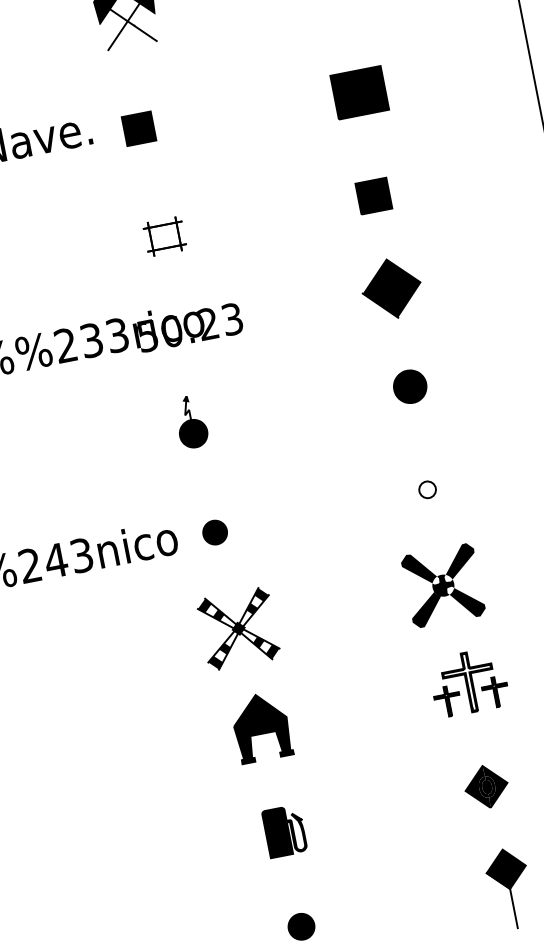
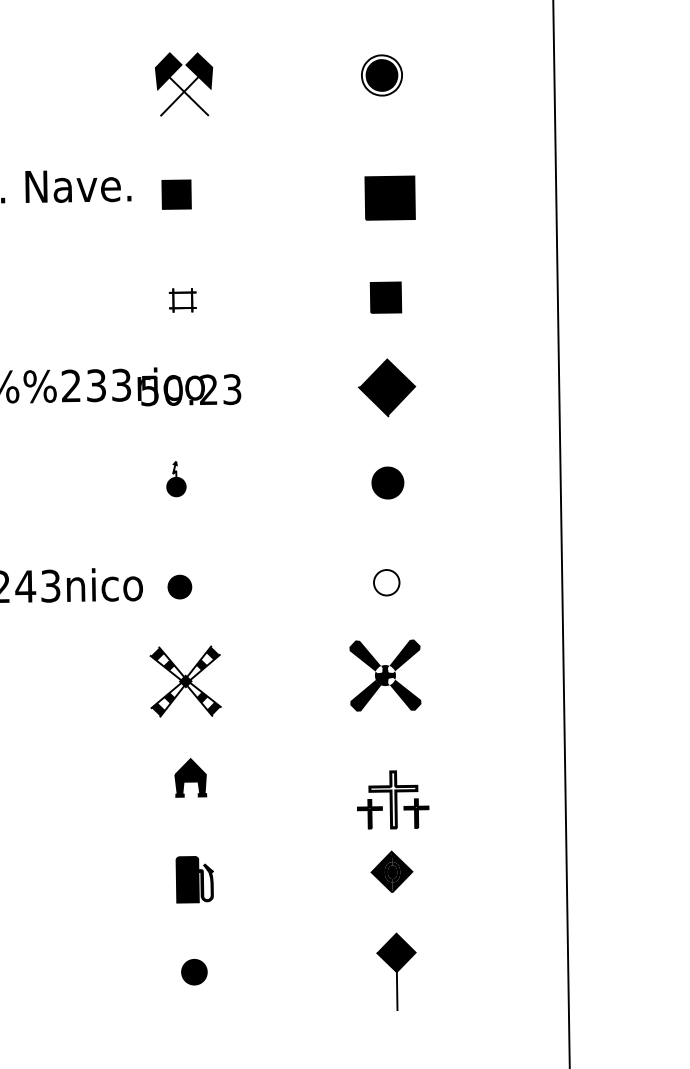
part: (164, 236) -> (182, 300), size x0.7
part: (191, 421) -> (176, 478), size x0.7
part: (427, 489) -> (386, 582), size x1.6
part: (469, 681) -> (393, 799), moved
part: (261, 726) -> (190, 777), size x0.6

